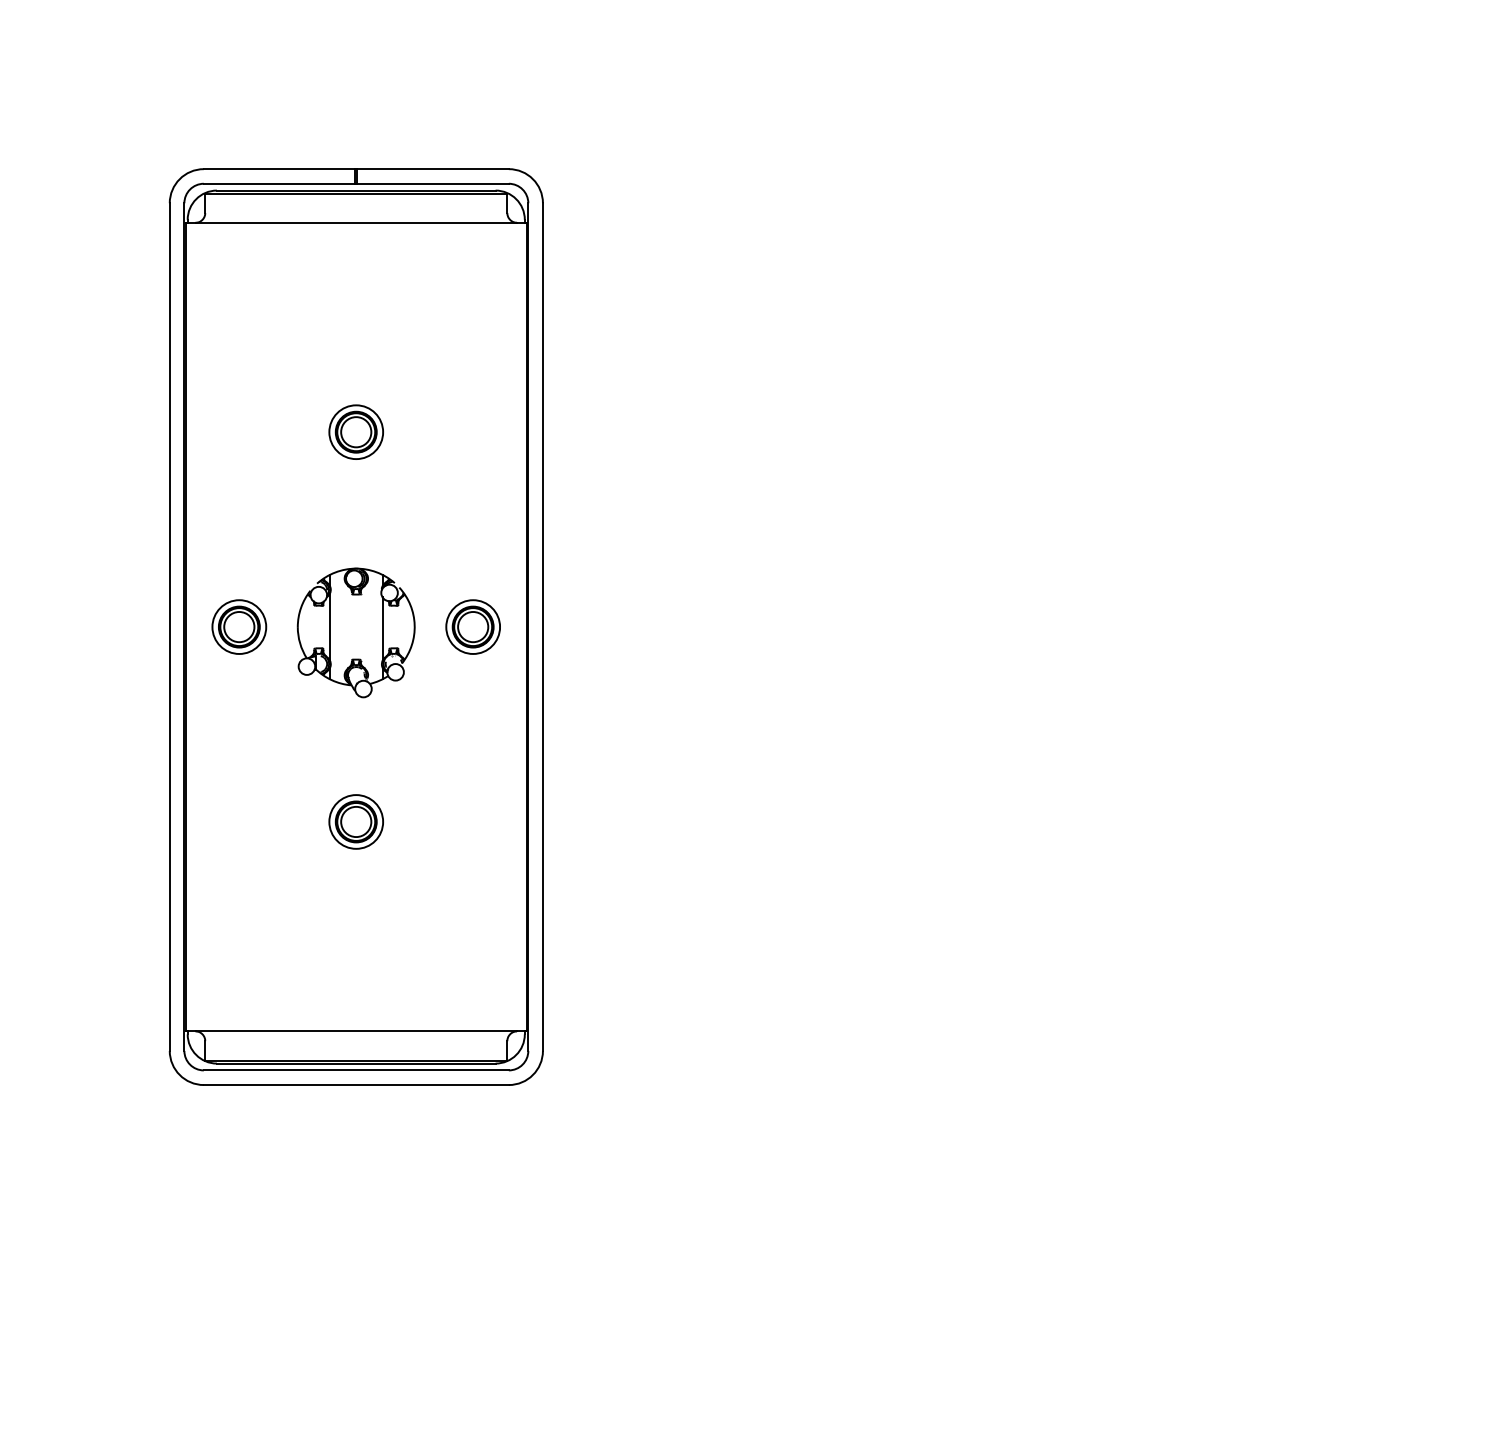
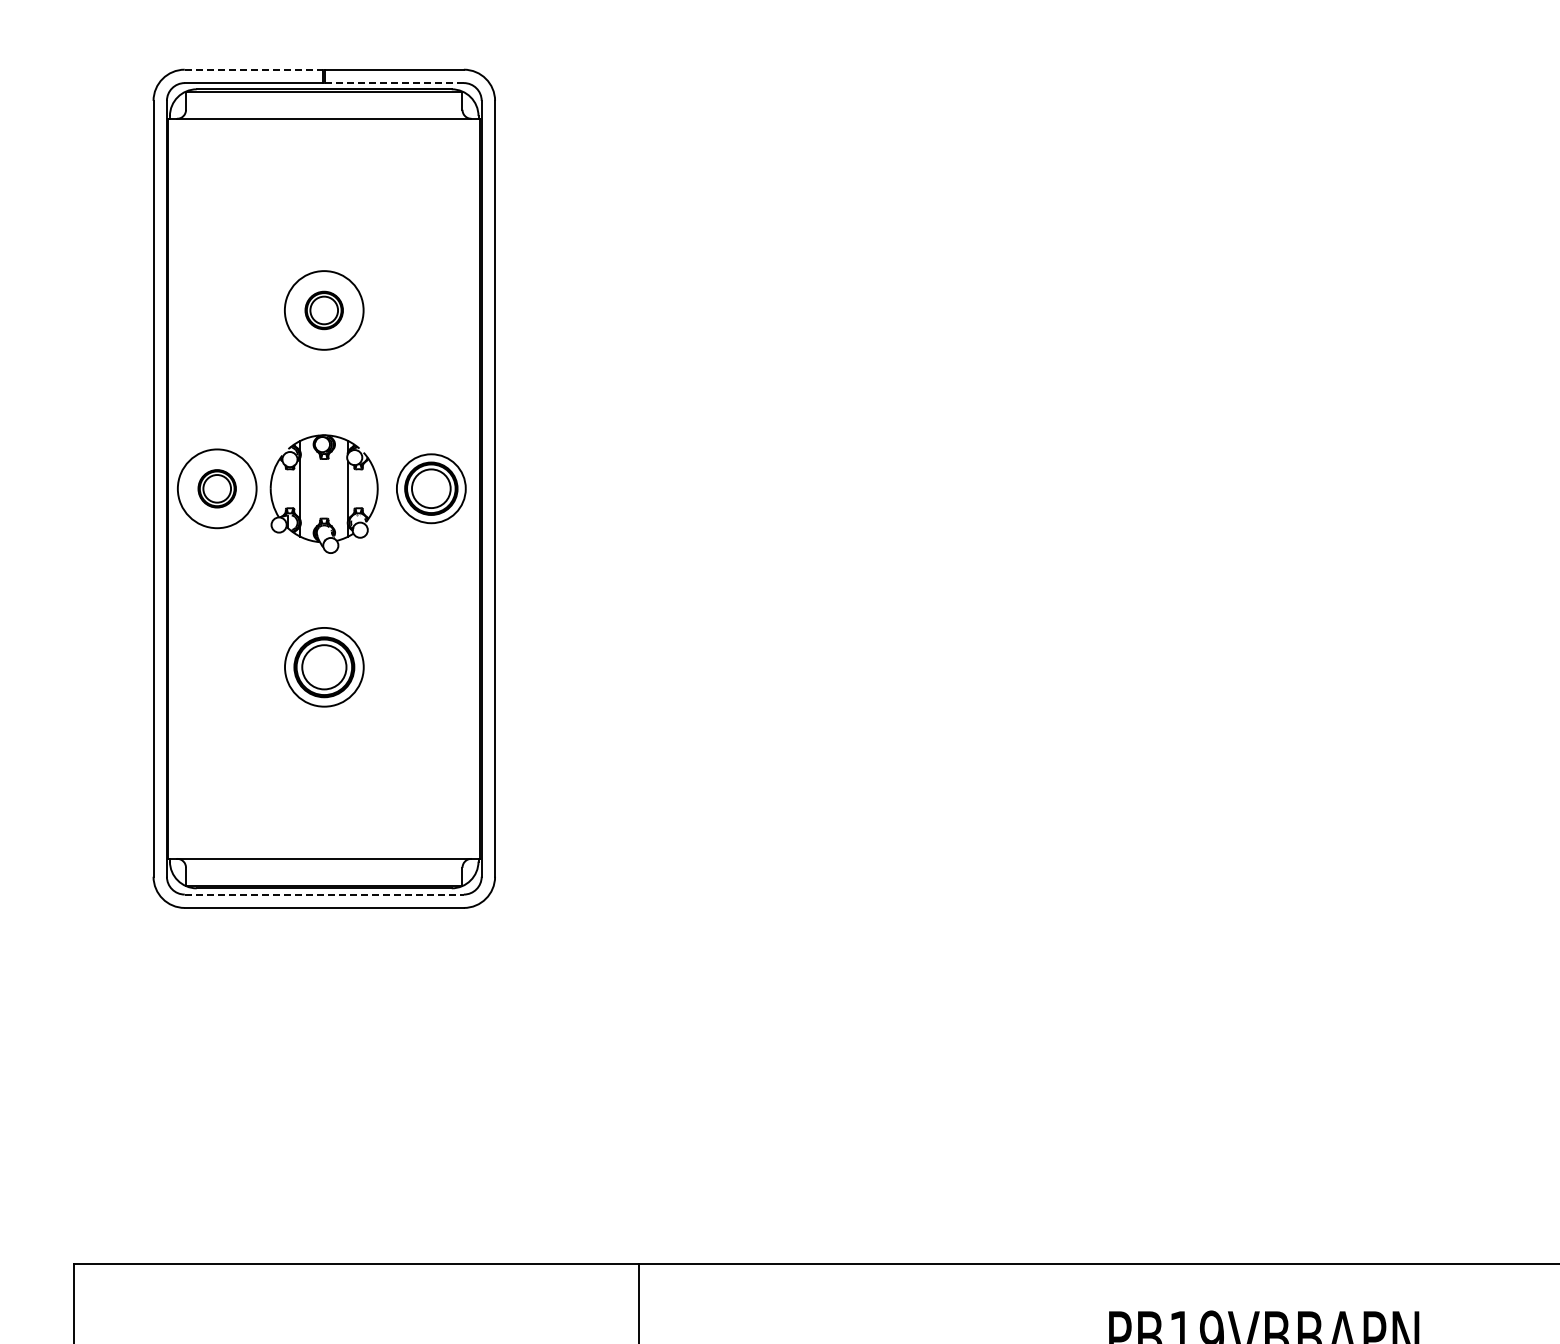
line: (280, 168) -> (254, 69), solid -> dashed
line: (433, 184) -> (394, 83), solid -> dashed
circle: (355, 432) -> (323, 310), size x1.6
circle: (238, 626) -> (216, 488), size x1.6
part: (472, 626) -> (430, 488), size x1.4
part: (355, 821) -> (323, 666), size x1.6
line: (356, 1070) -> (324, 894), solid -> dashed

